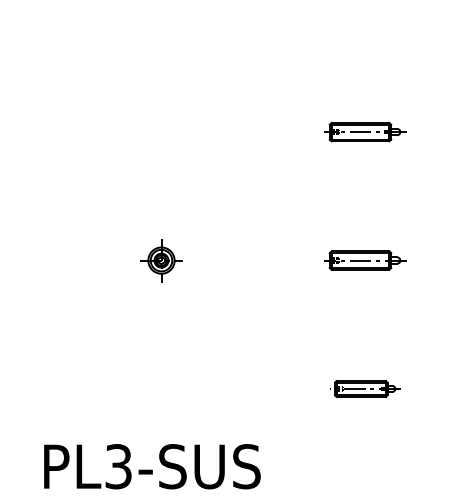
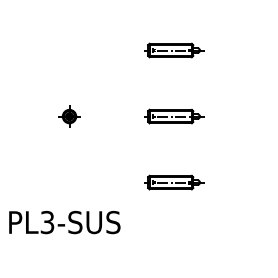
part: (365, 132) -> (174, 50), size x1.43
part: (365, 260) -> (174, 116), size x1.43
part: (365, 388) -> (174, 182), size x1.67

